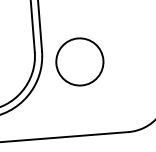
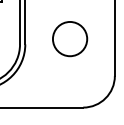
circle: (80, 62) -> (70, 39), moved

